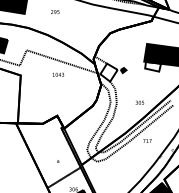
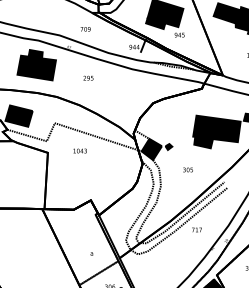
fill: (152, 66) -> (203, 142), added
fill: (108, 72) -> (151, 149), added
text: (57, 74) -> (79, 150), moved
text: (139, 102) -> (187, 169), moved

